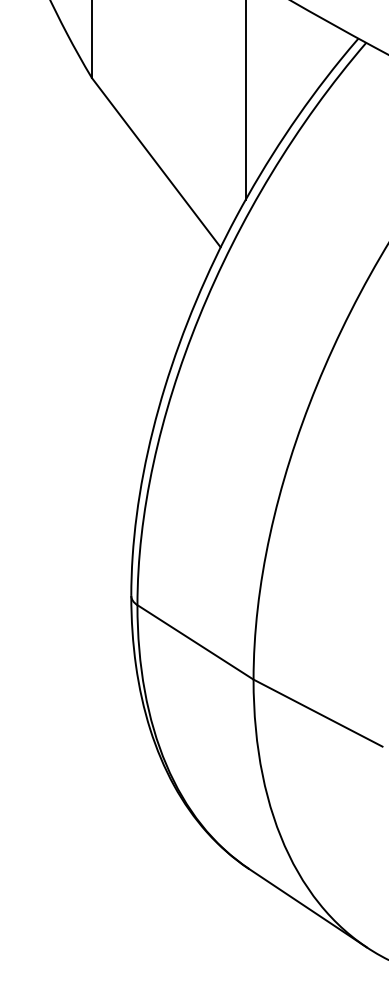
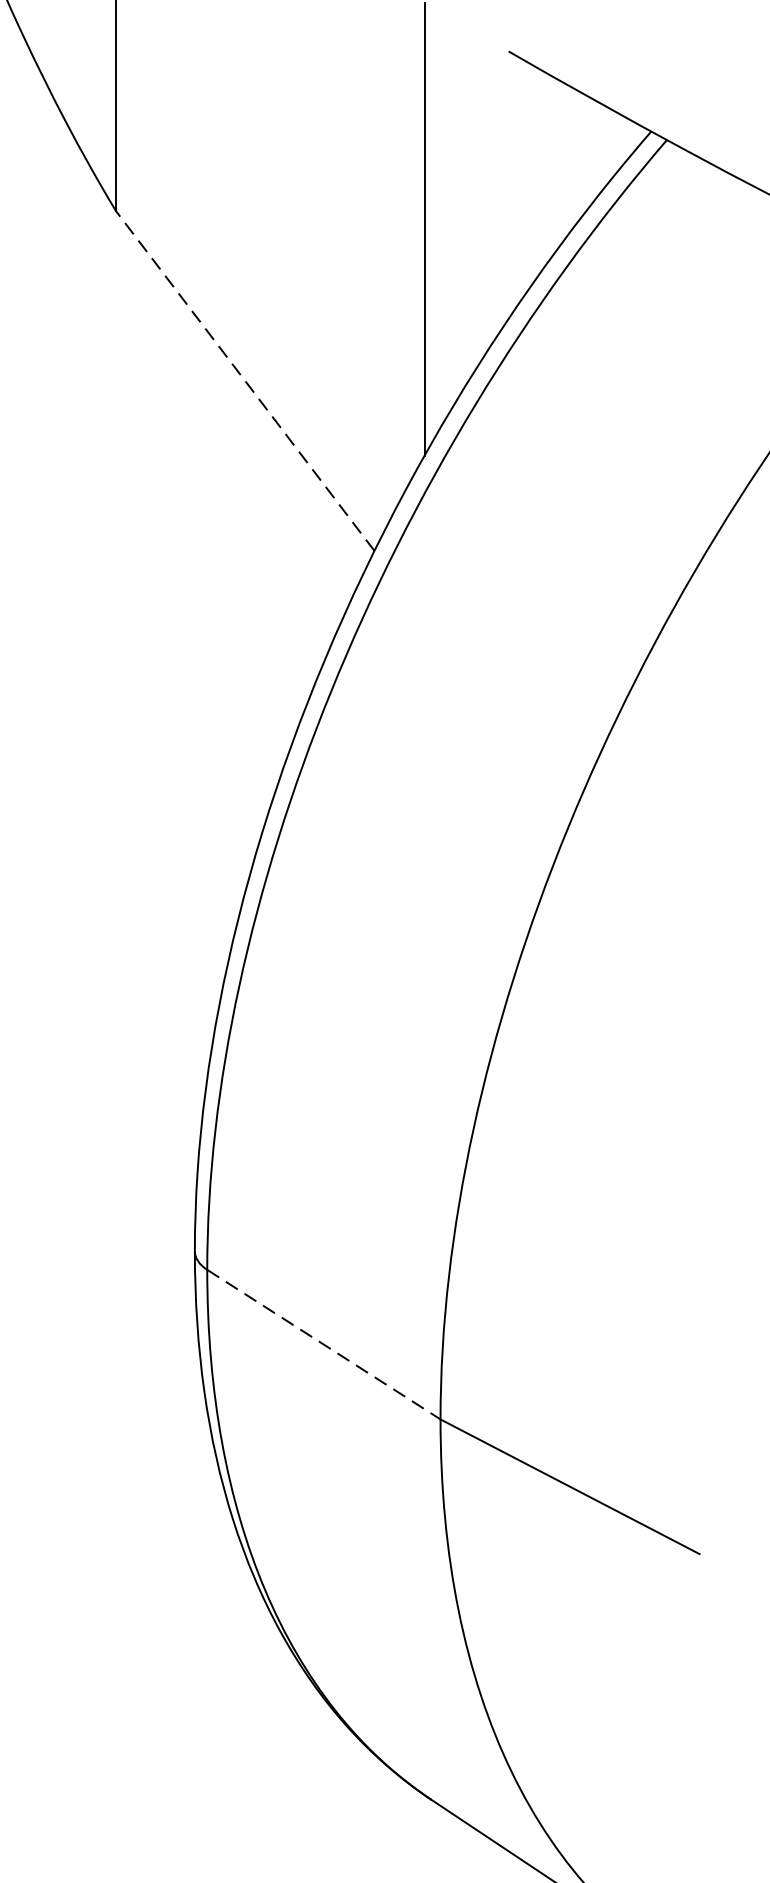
line: (156, 162) -> (245, 380), solid -> dashed
line: (195, 642) -> (323, 1344), solid -> dashed

